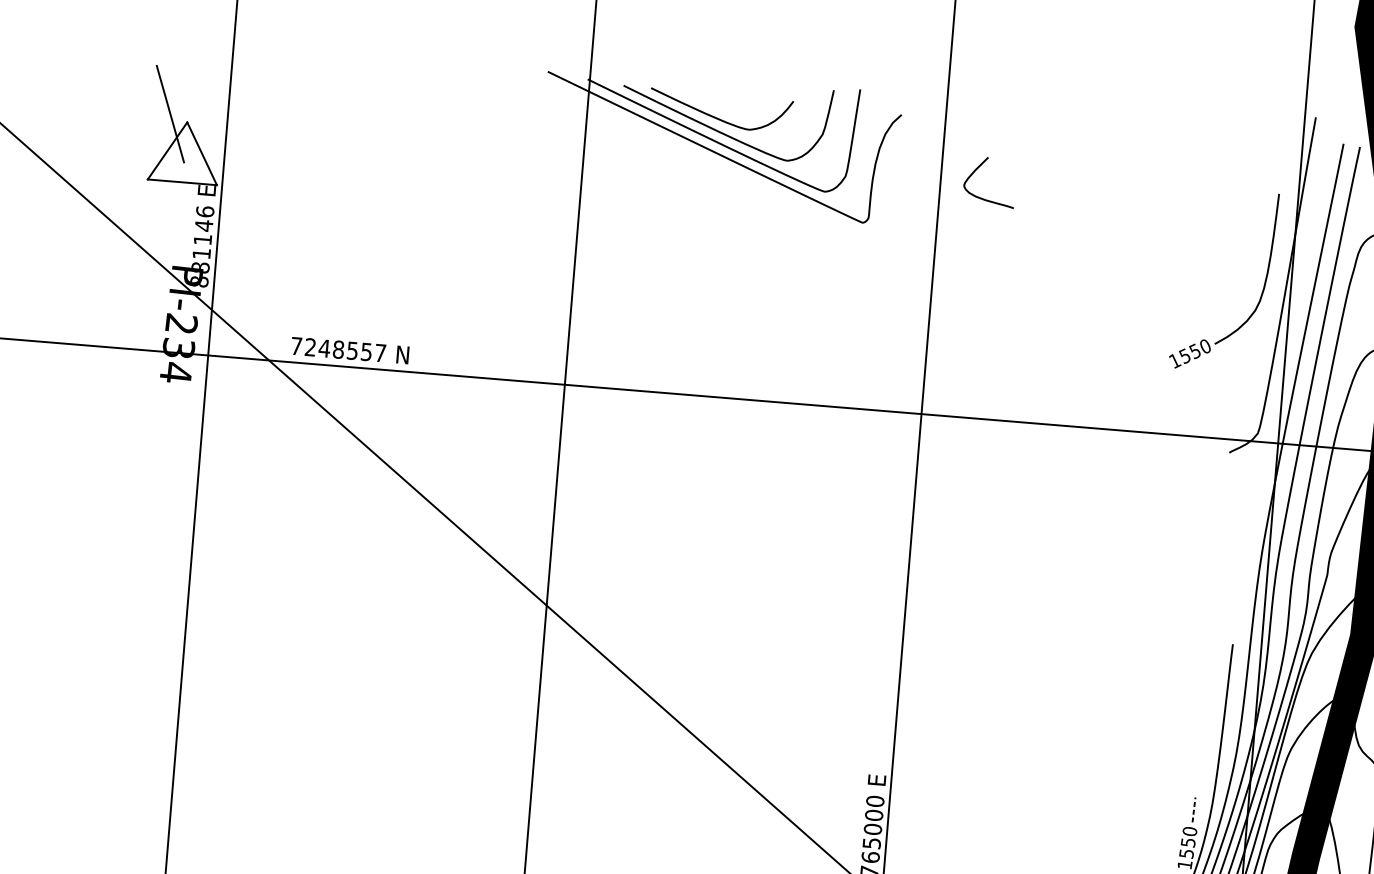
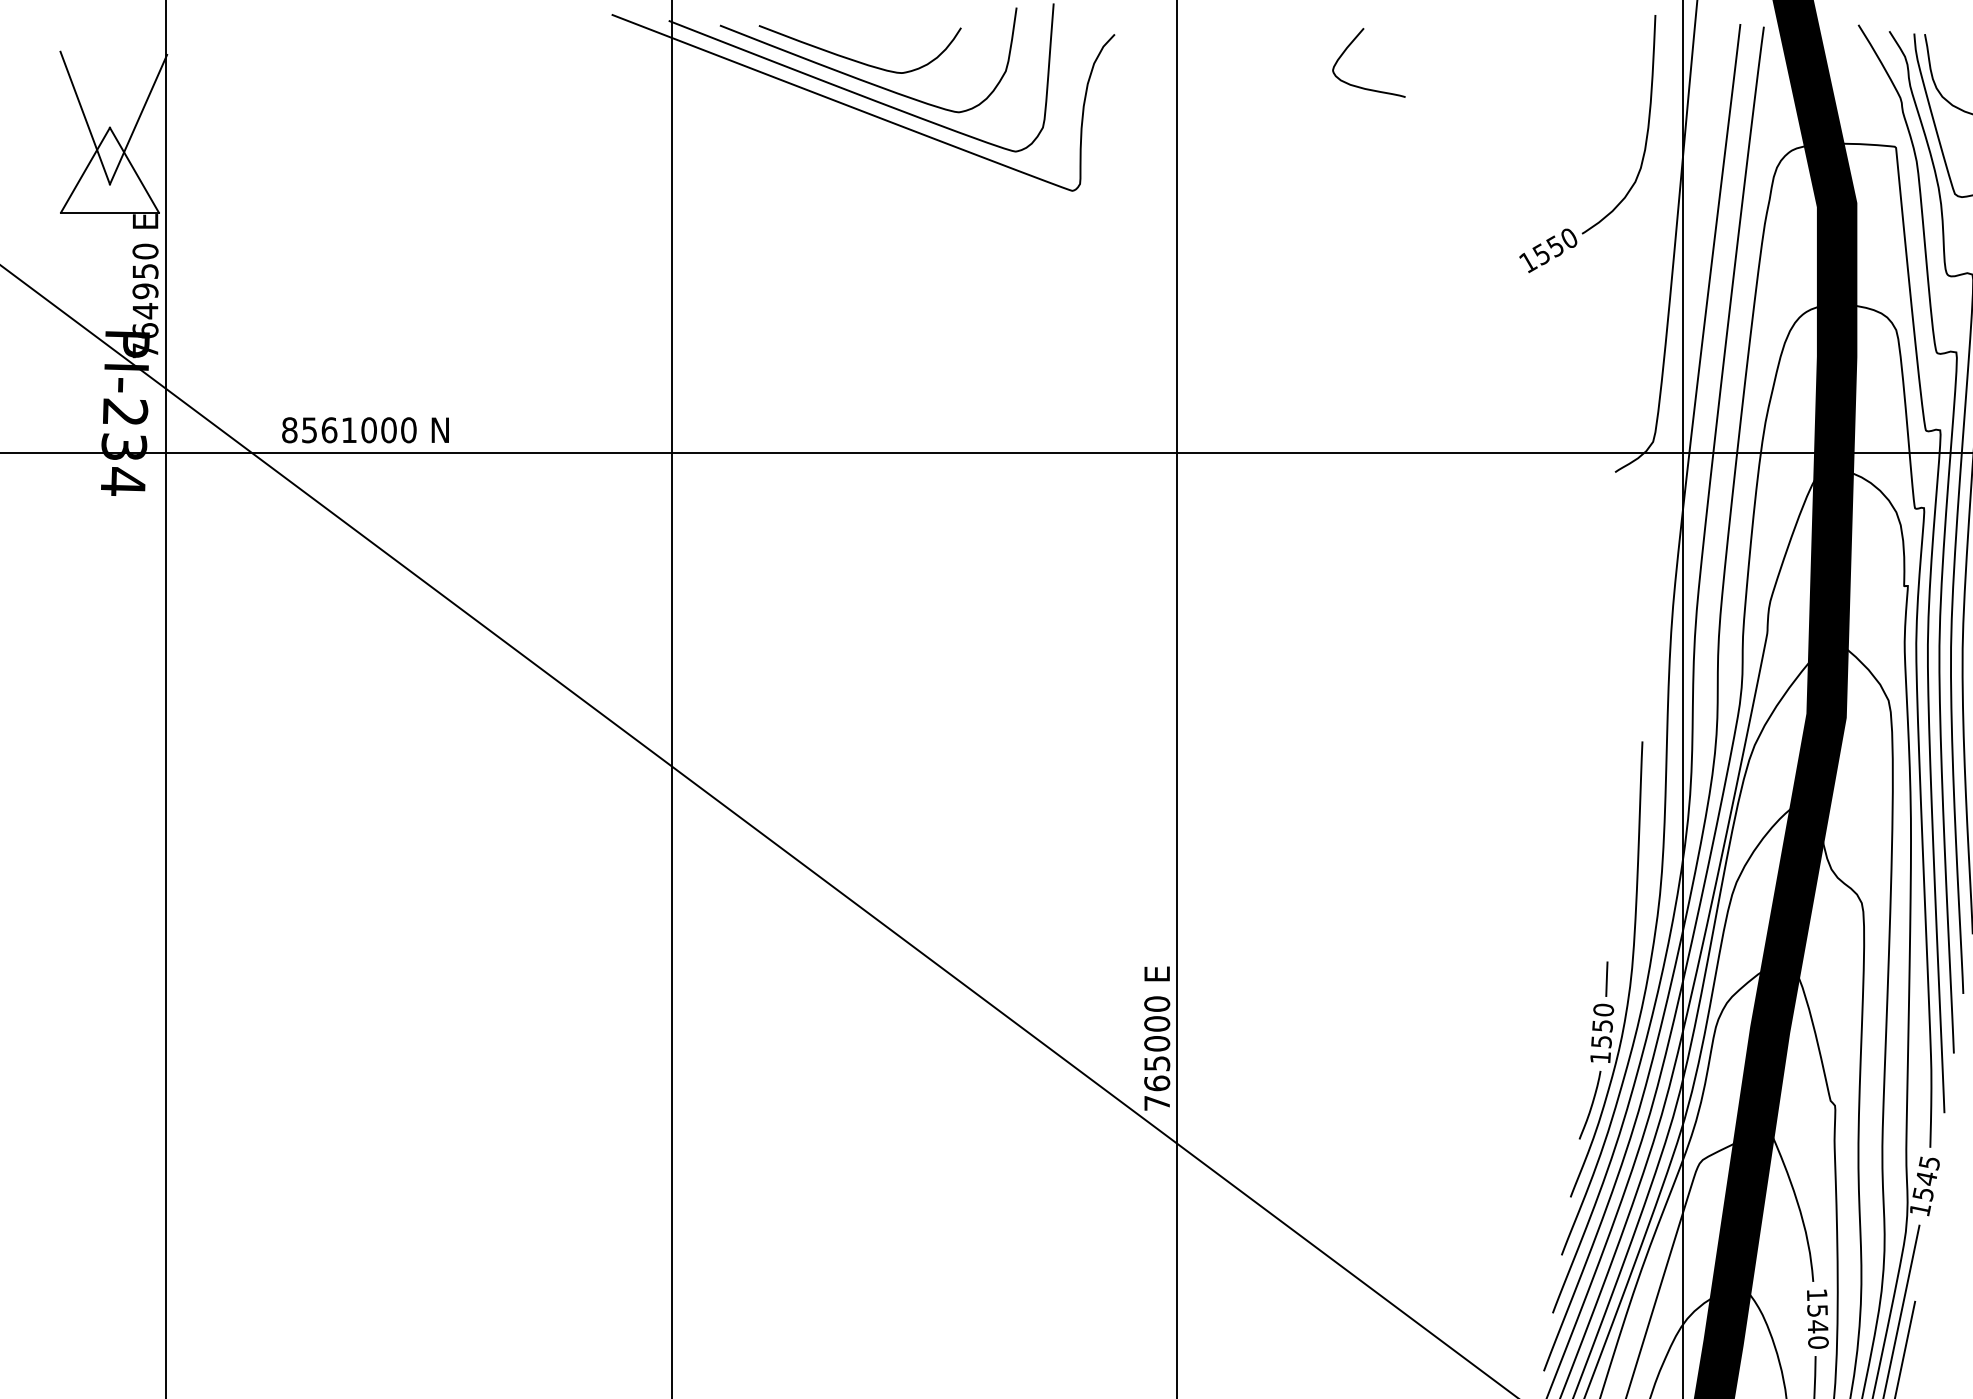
line: (207, 118) -> (138, 119), added
curve: (975, 171) -> (1347, 49), moved
text: (202, 246) -> (145, 300), 881146 -> 764950
part: (1261, 292) -> (1642, 155), moved
text: (338, 349) -> (349, 430), 7248557 -> 8561000
line: (1193, 810) -> (1606, 979), dashed -> solid

